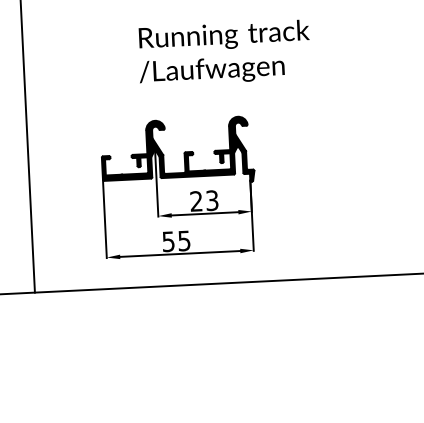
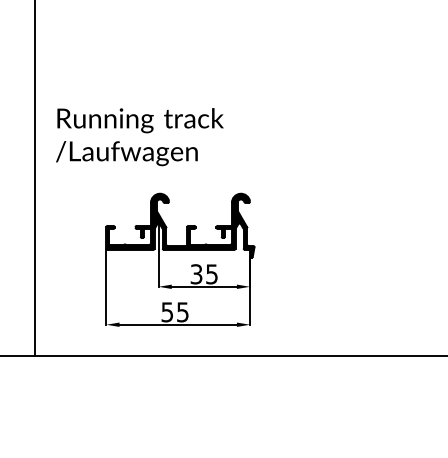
text: (224, 53) -> (139, 137), moved
text: (203, 201) -> (203, 274), 23 -> 35

